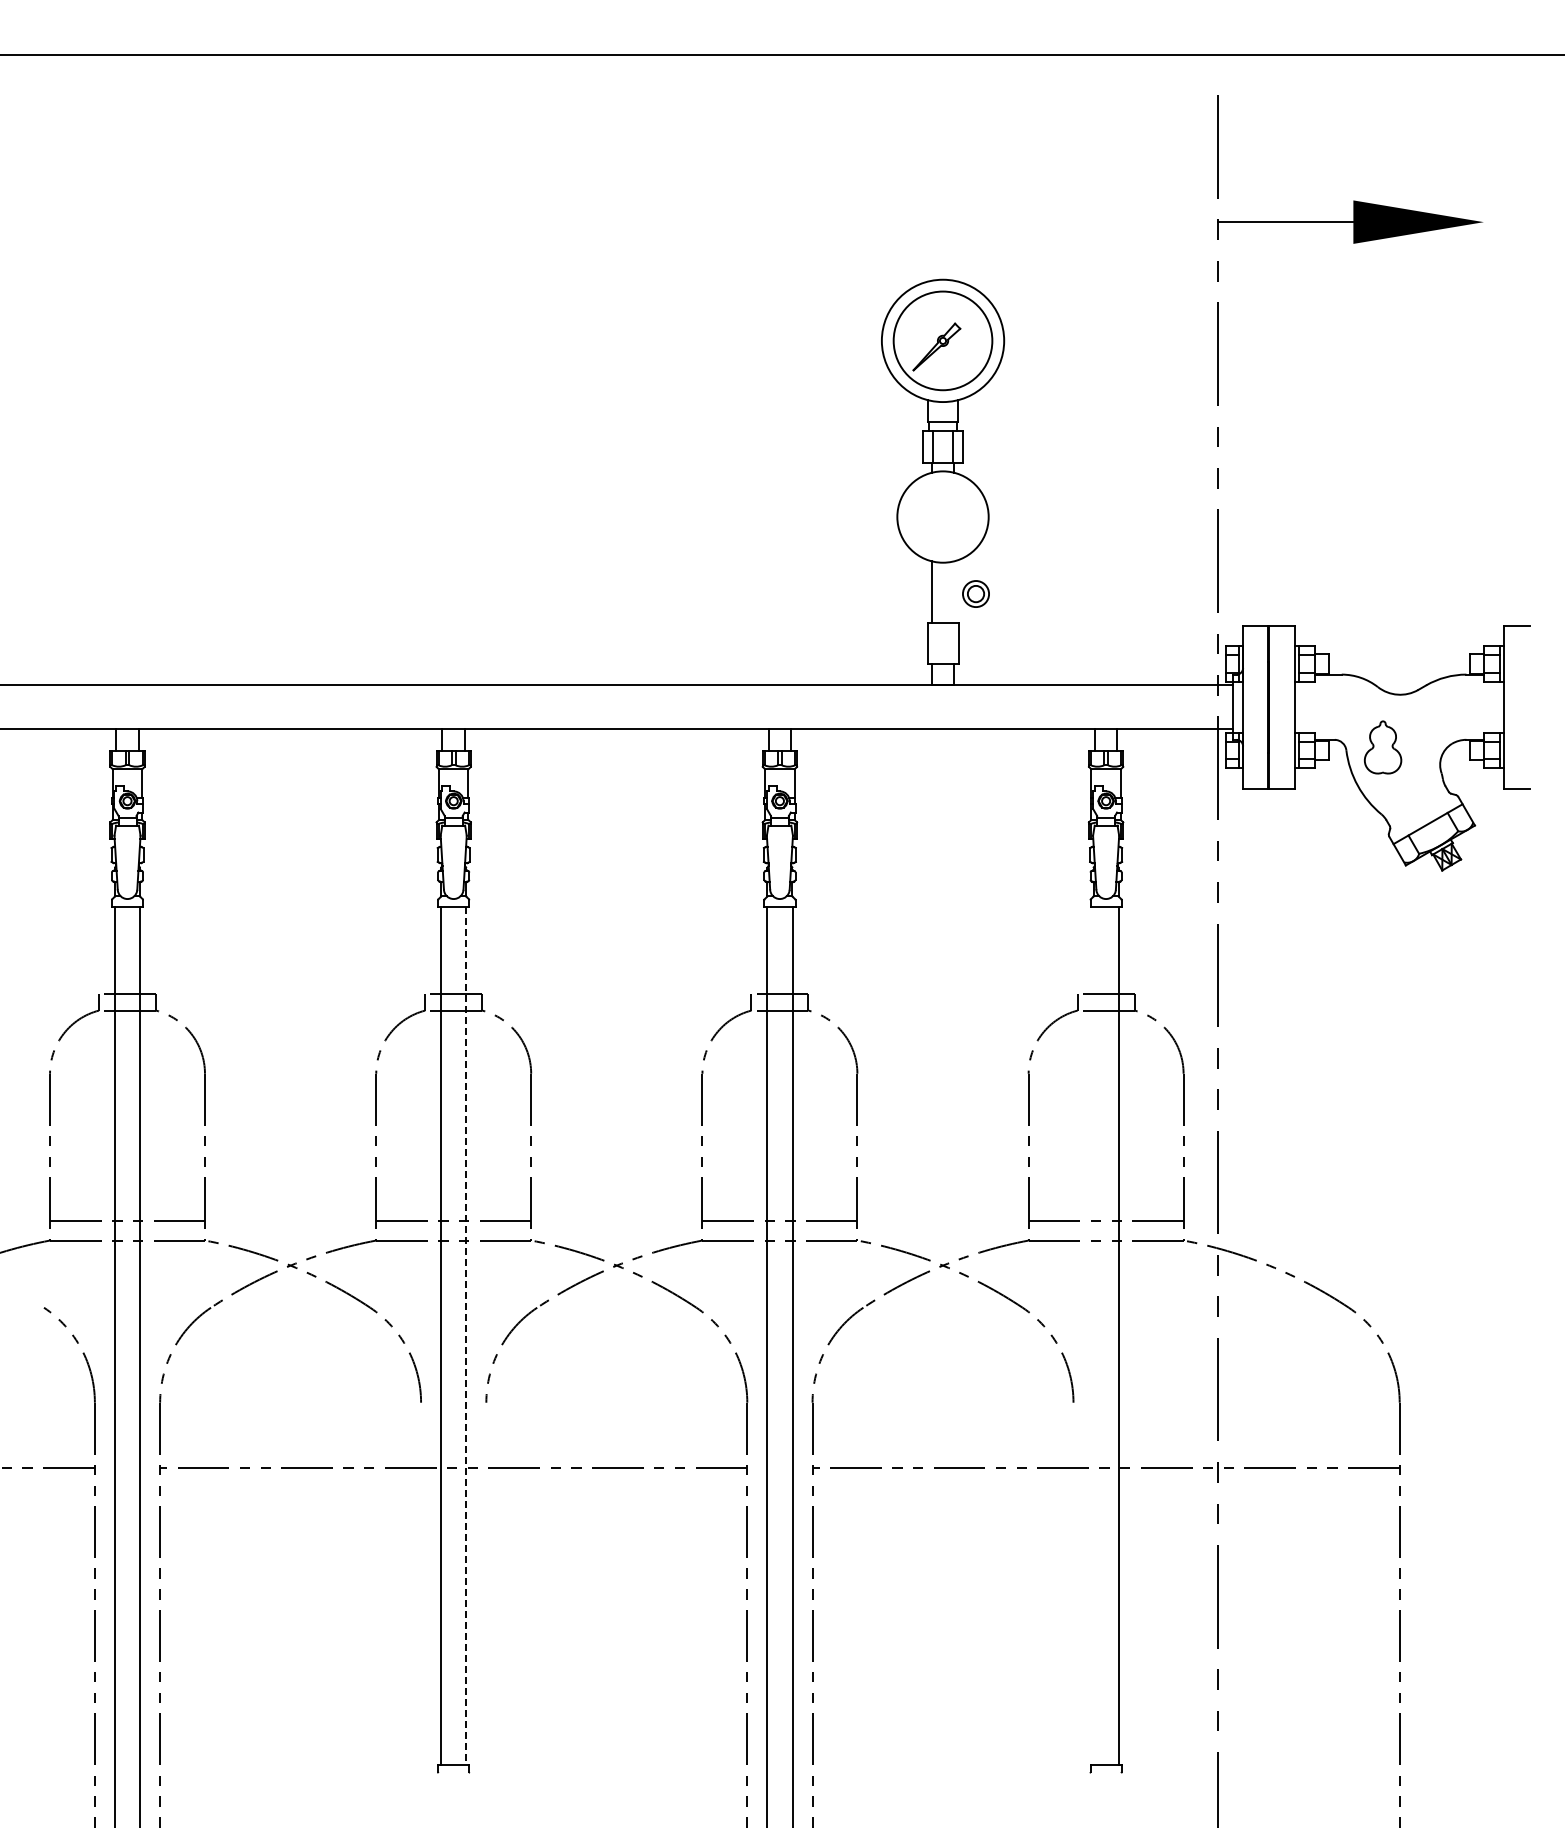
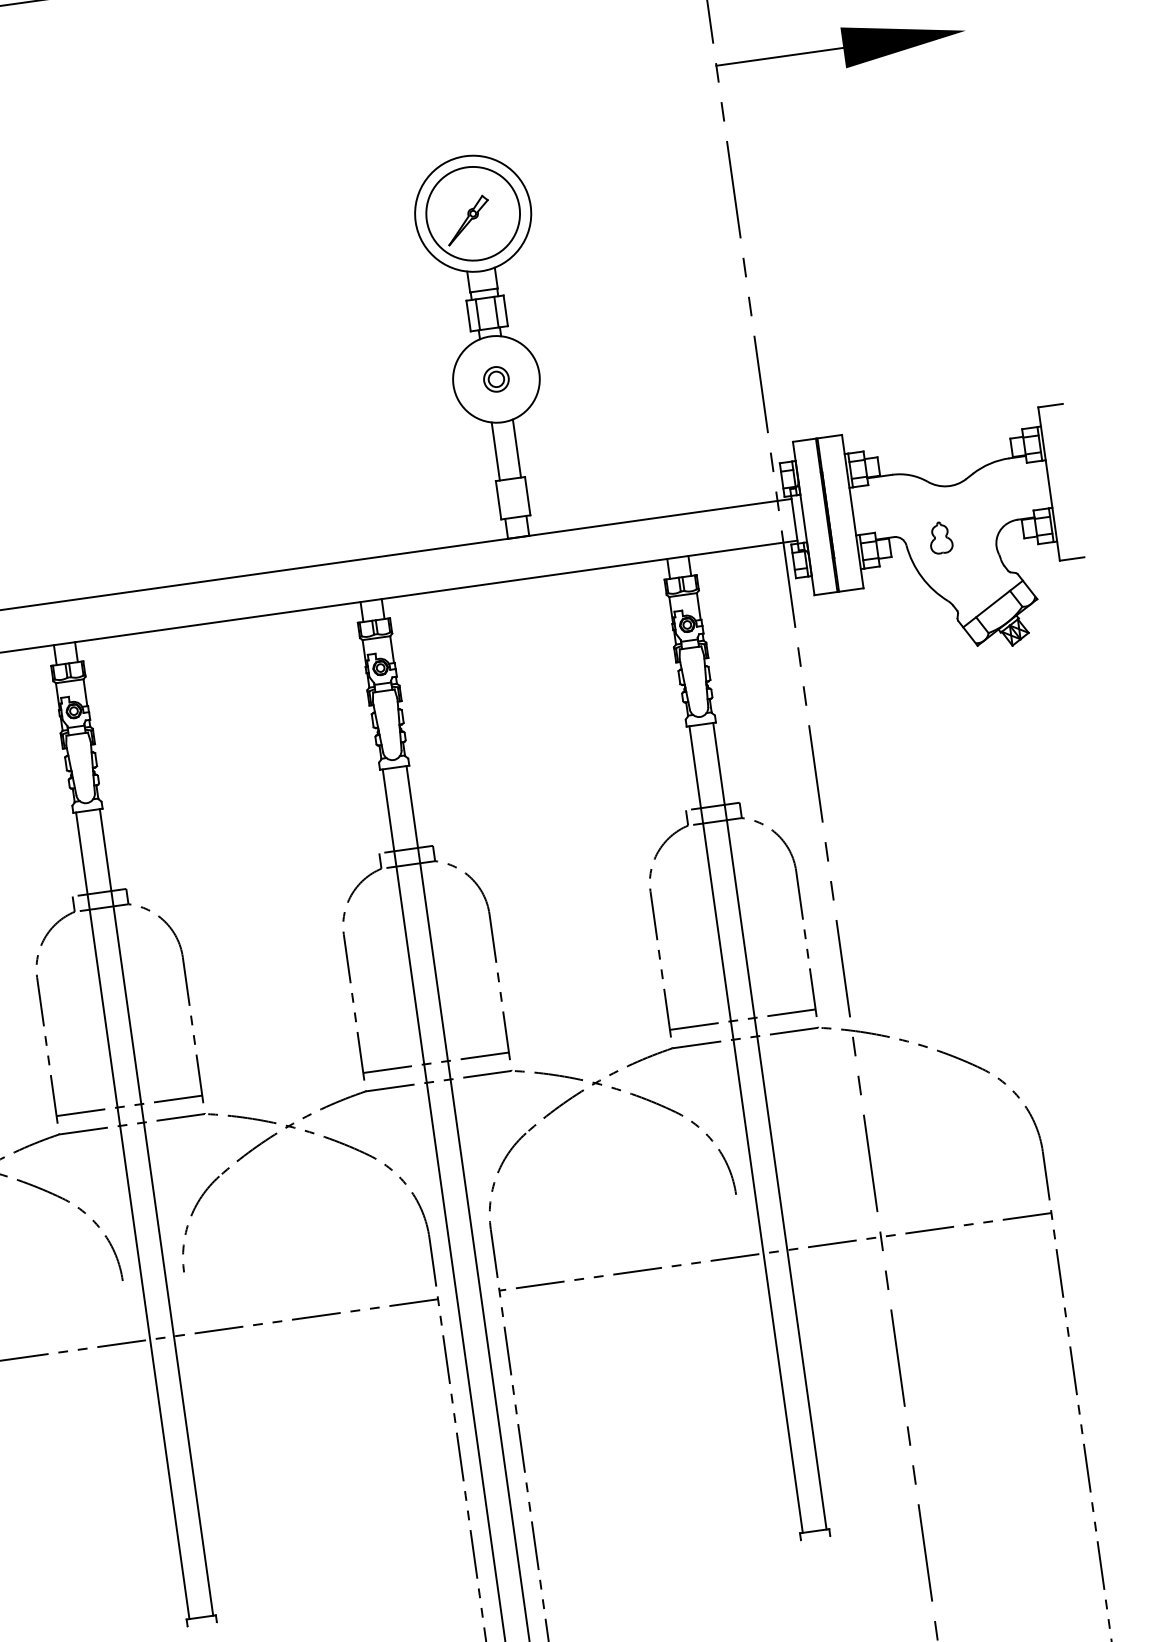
line: (954, 592) -> (517, 448), added
part: (975, 593) -> (495, 378), moved
part: (1383, 747) -> (941, 537), size x0.62
line: (466, 1336) -> (156, 1212), dashed -> solid
line: (1093, 1336) -> (746, 1129), added

